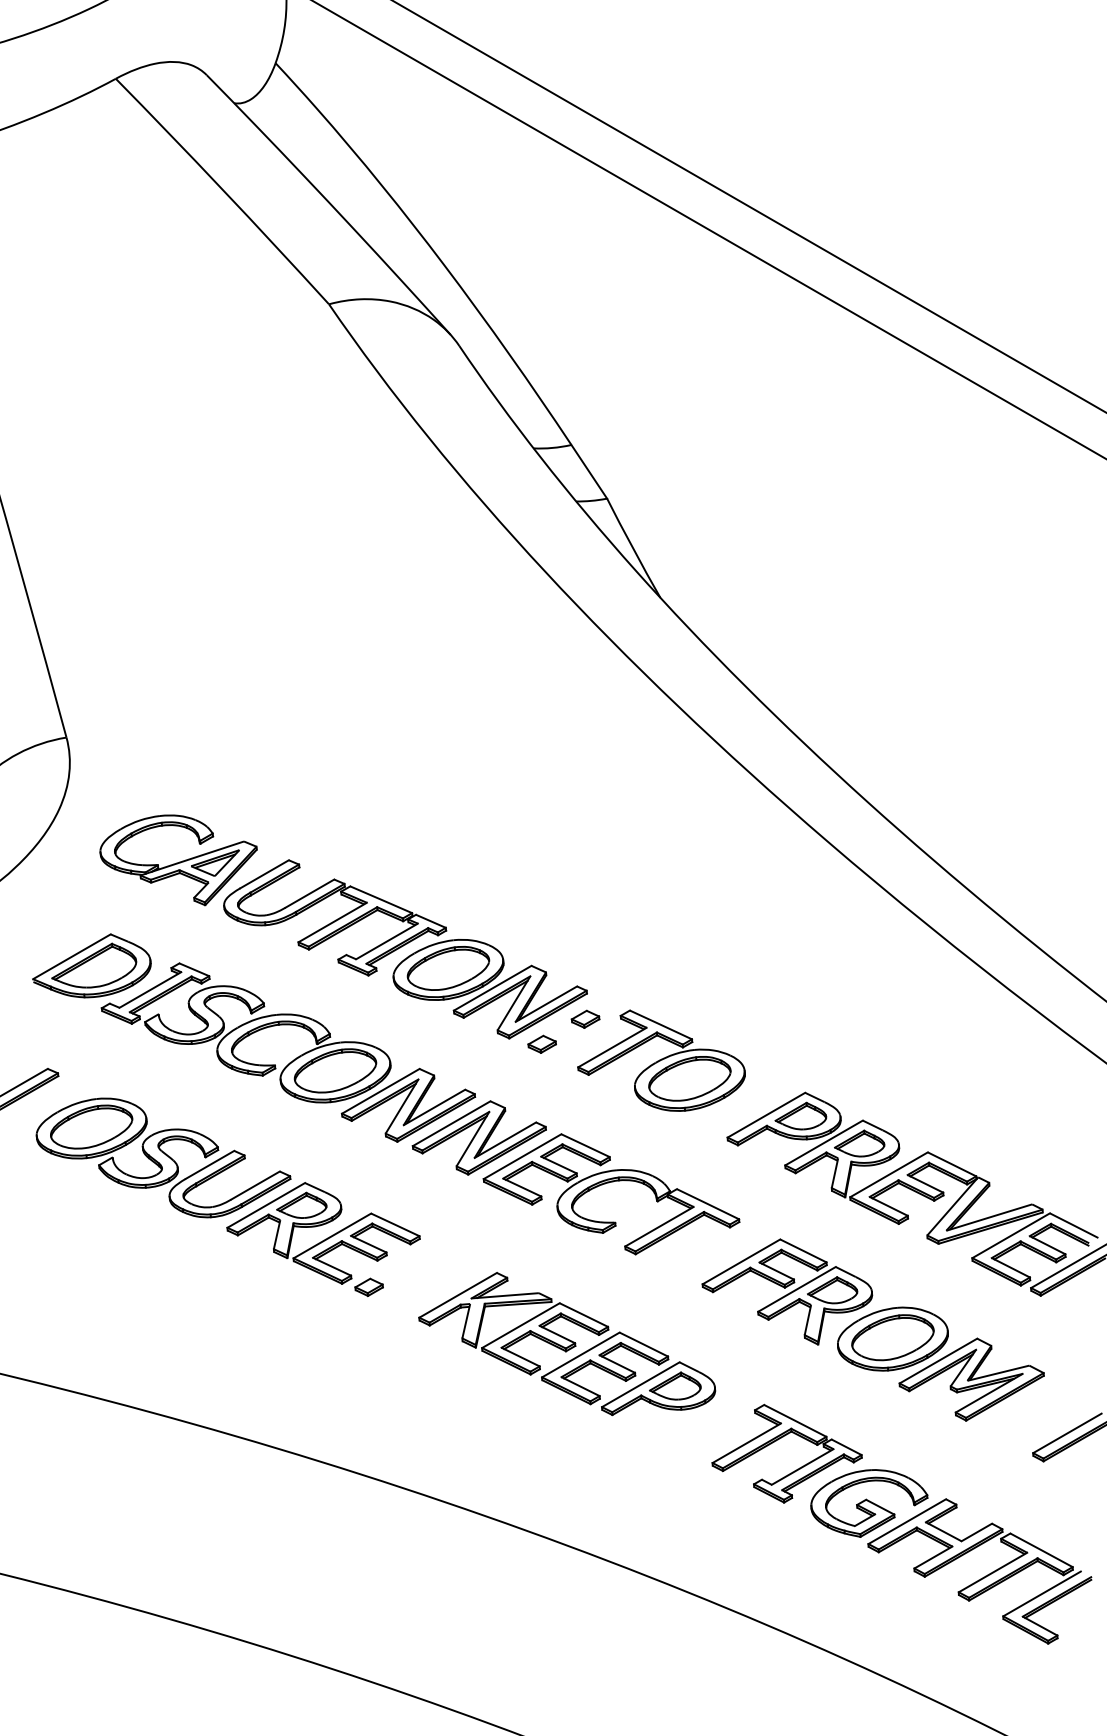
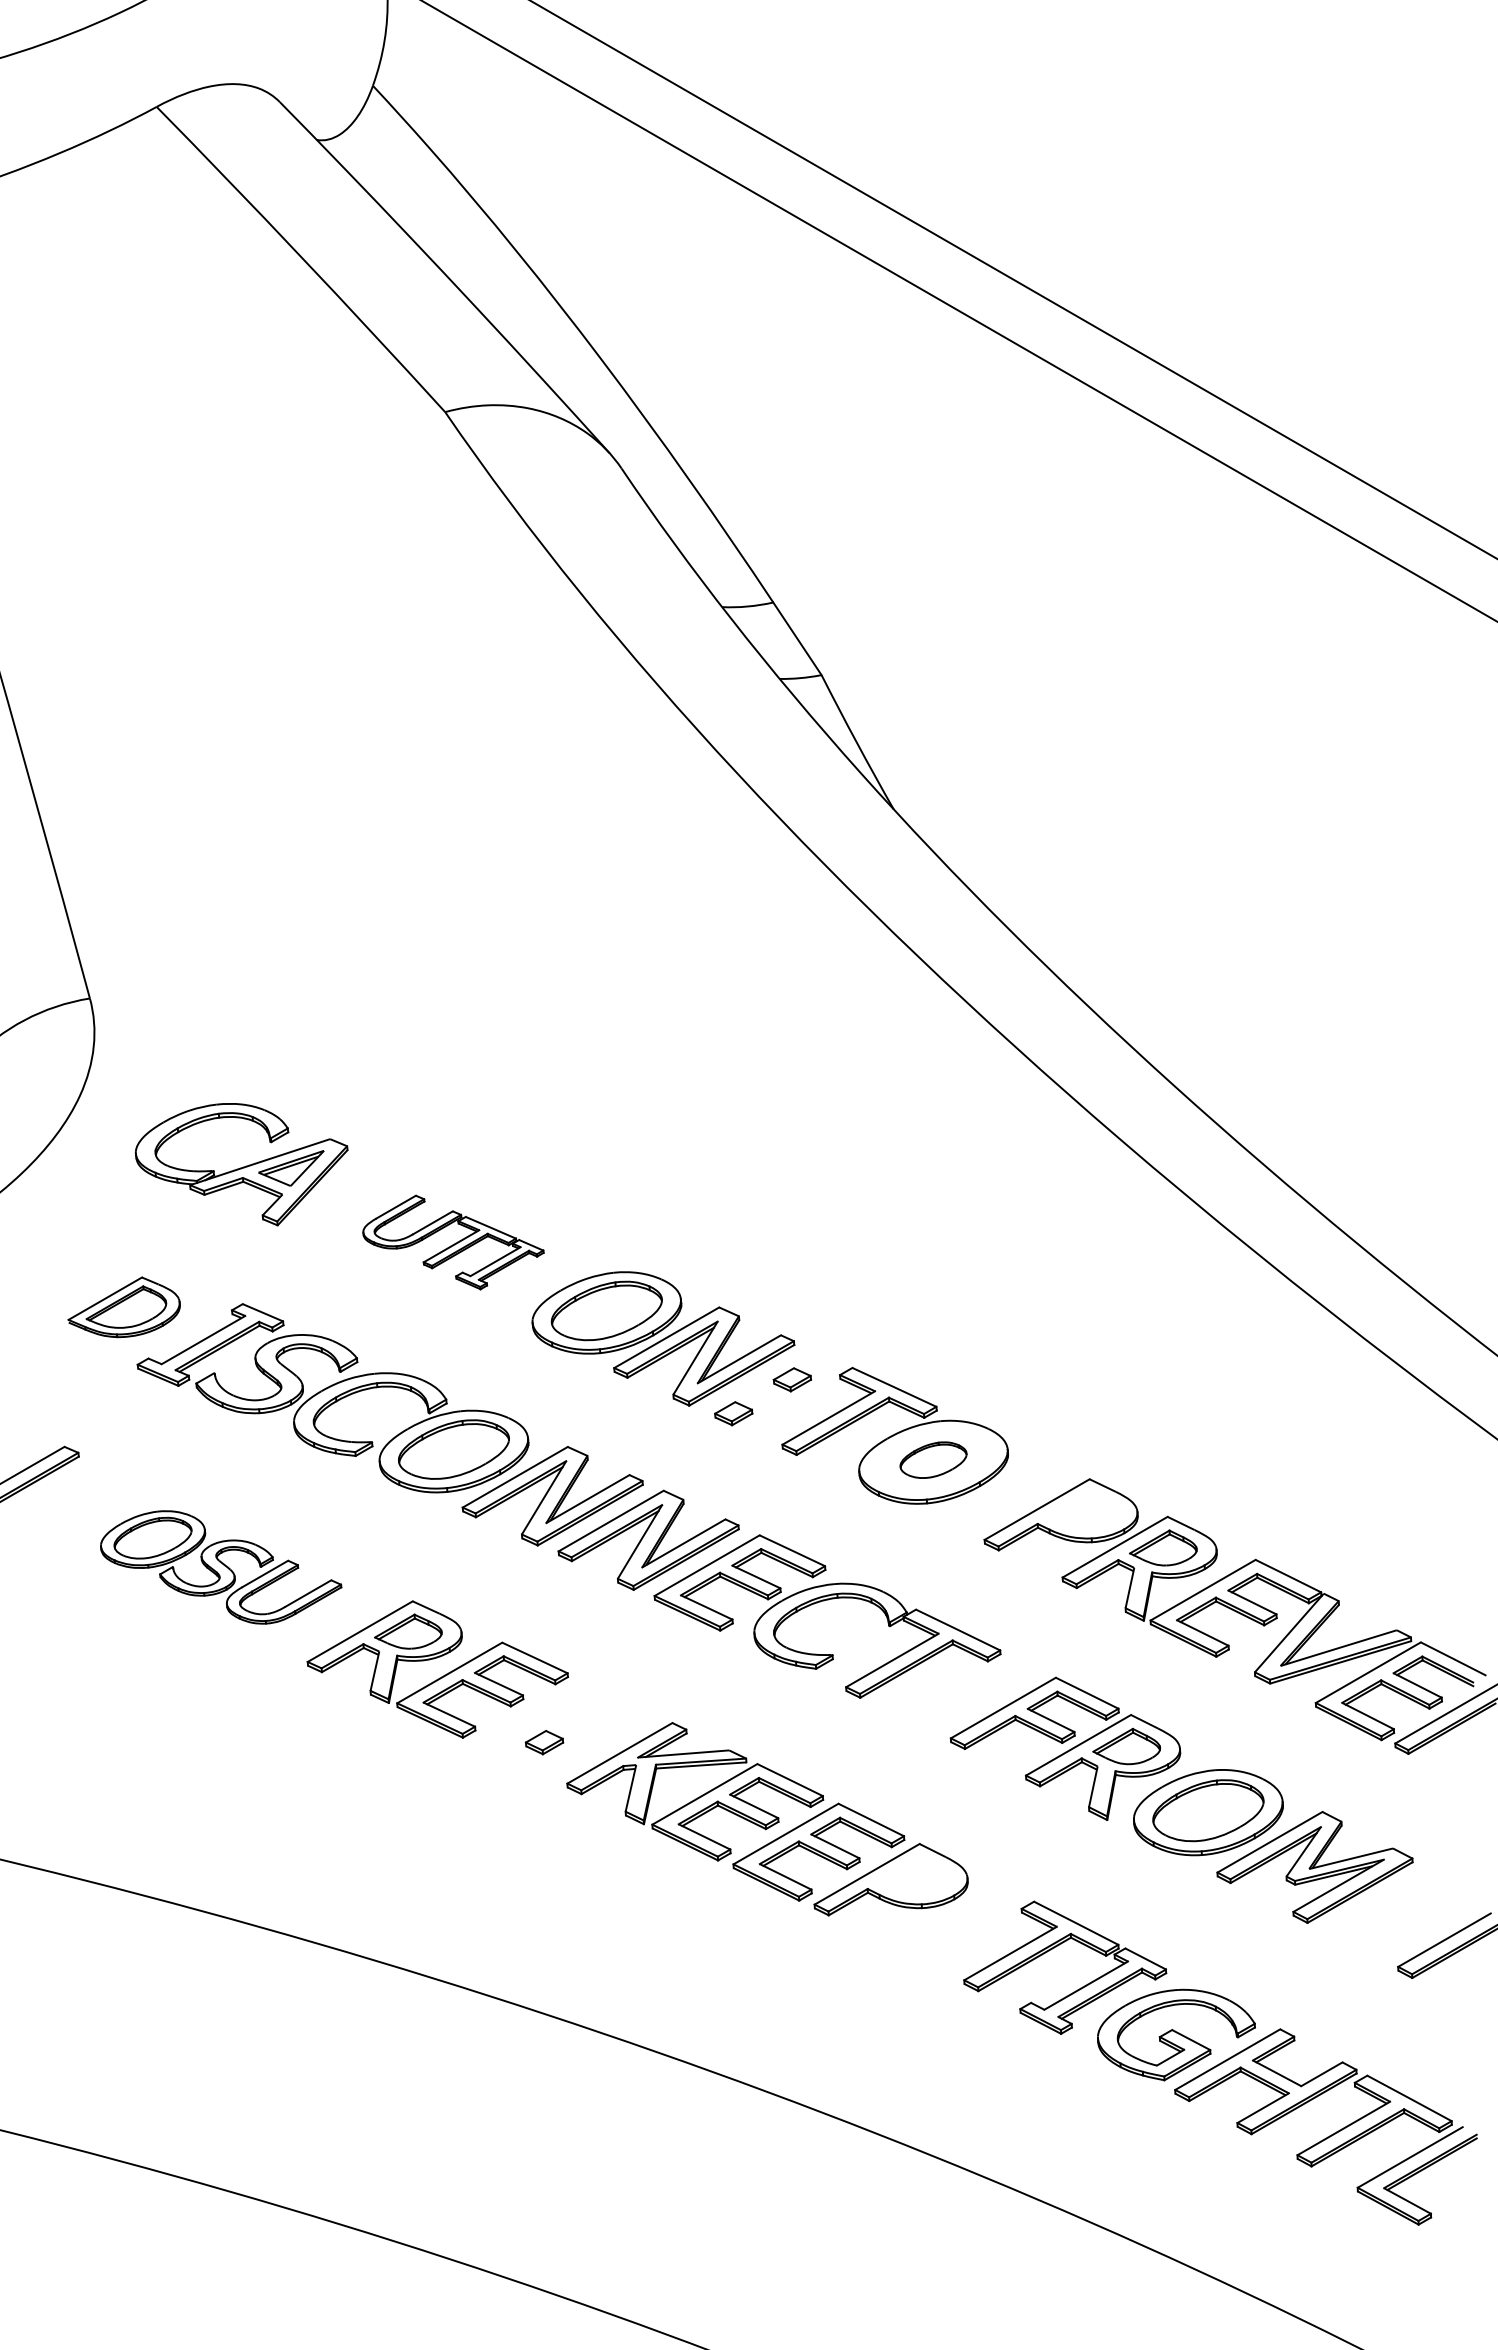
part: (335, 917) -> (453, 1242), size x0.6
part: (91, 965) -> (123, 1306), size x0.7
part: (689, 1078) -> (933, 1459), size x0.6
part: (800, 1115) -> (1083, 1510), removed
part: (162, 1158) -> (220, 1567), size x0.7
part: (369, 1287) -> (544, 1742), moved
part: (675, 1385) -> (913, 1875), removed

